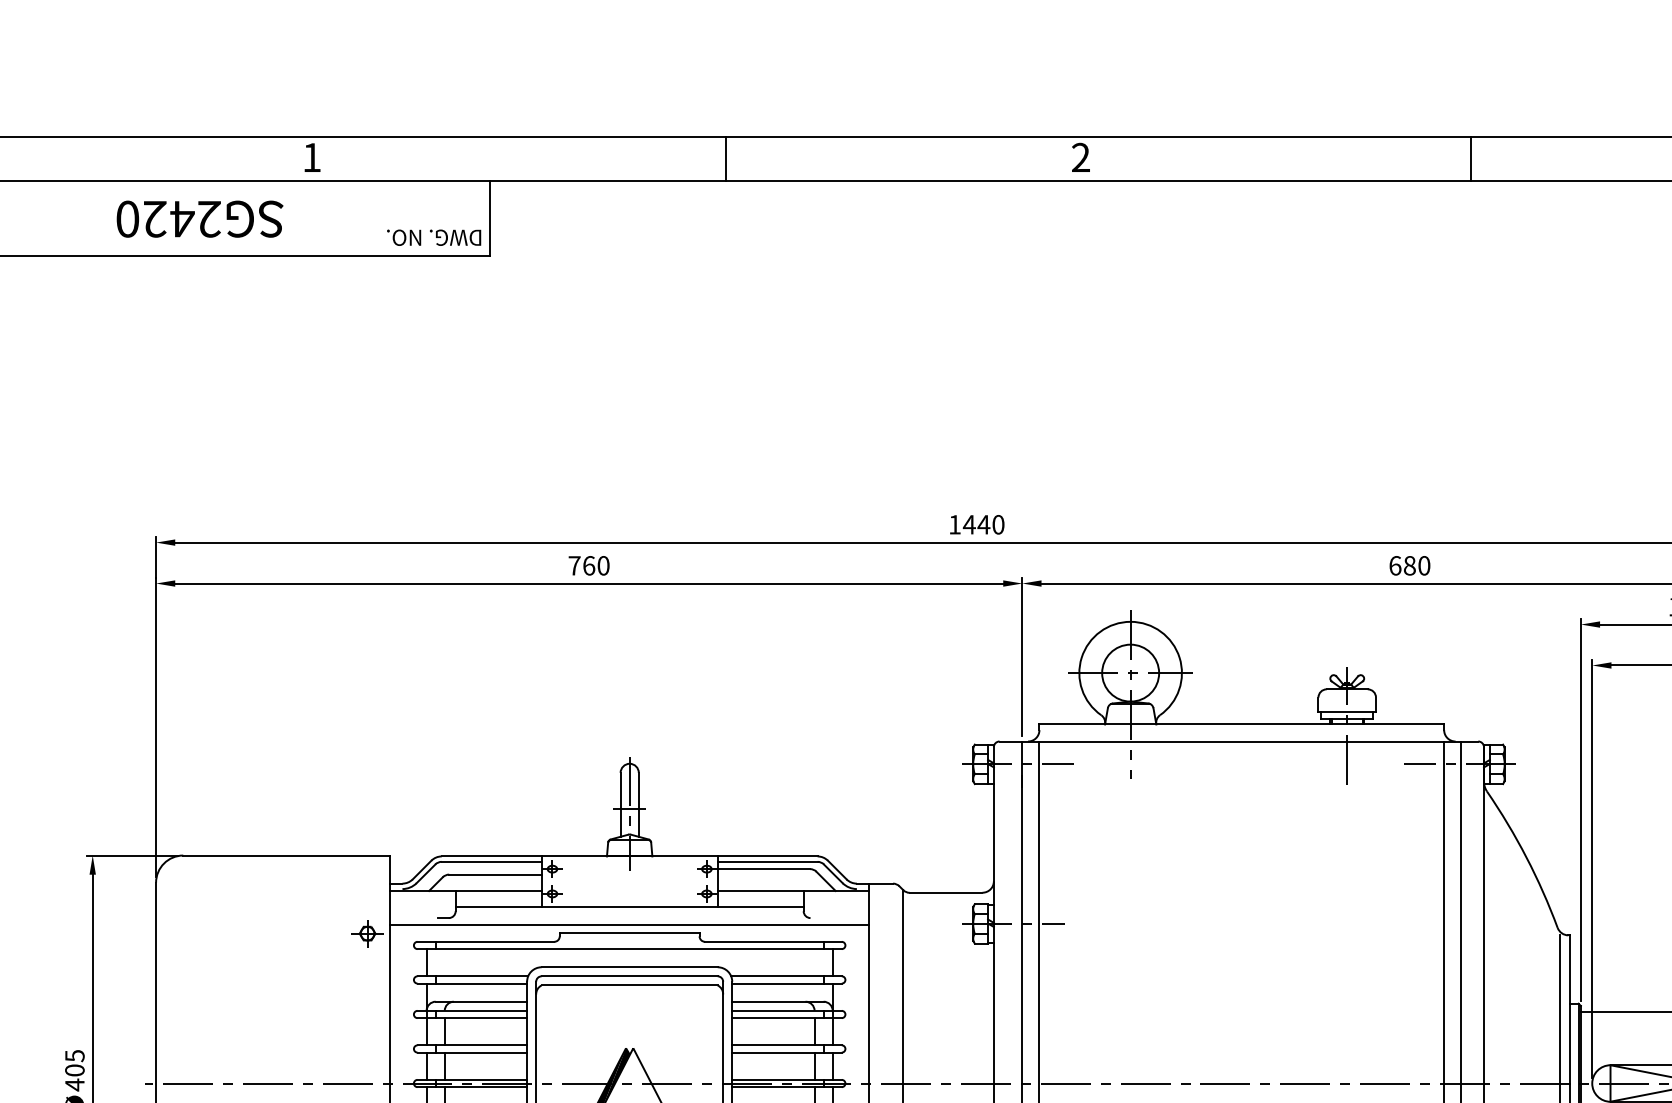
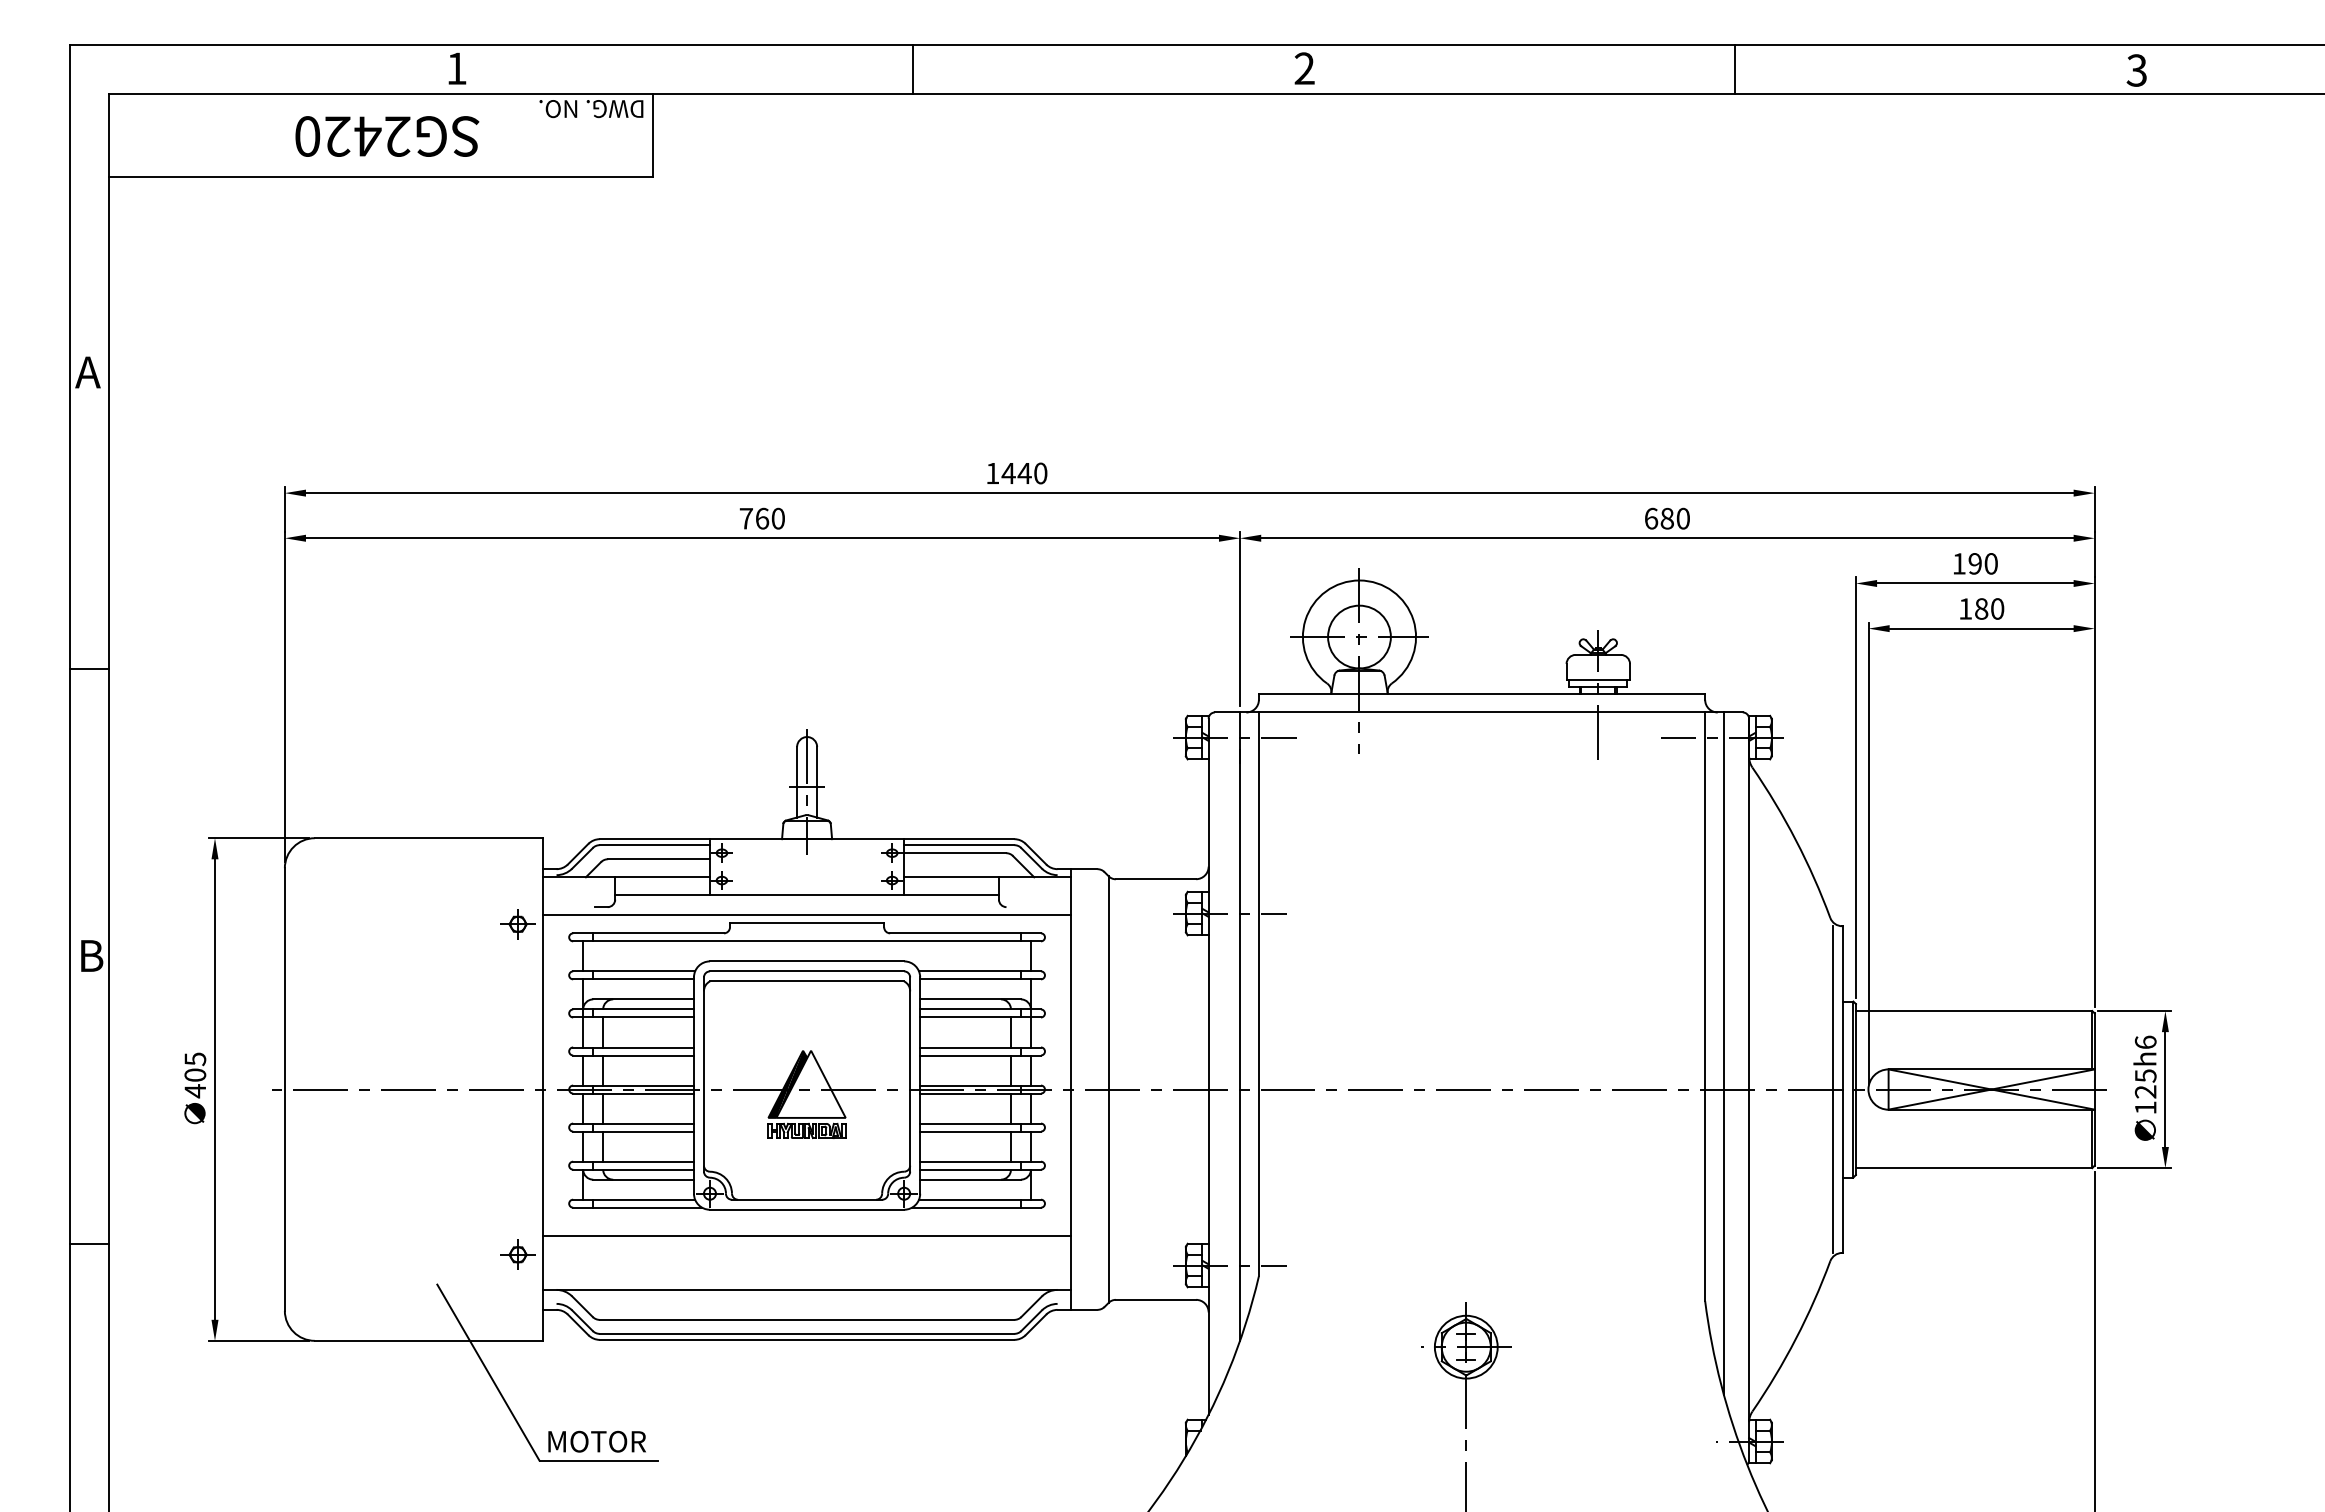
text: (200, 219) -> (387, 136), moved
text: (434, 238) -> (591, 109), moved
text: (977, 524) -> (1017, 473), moved

